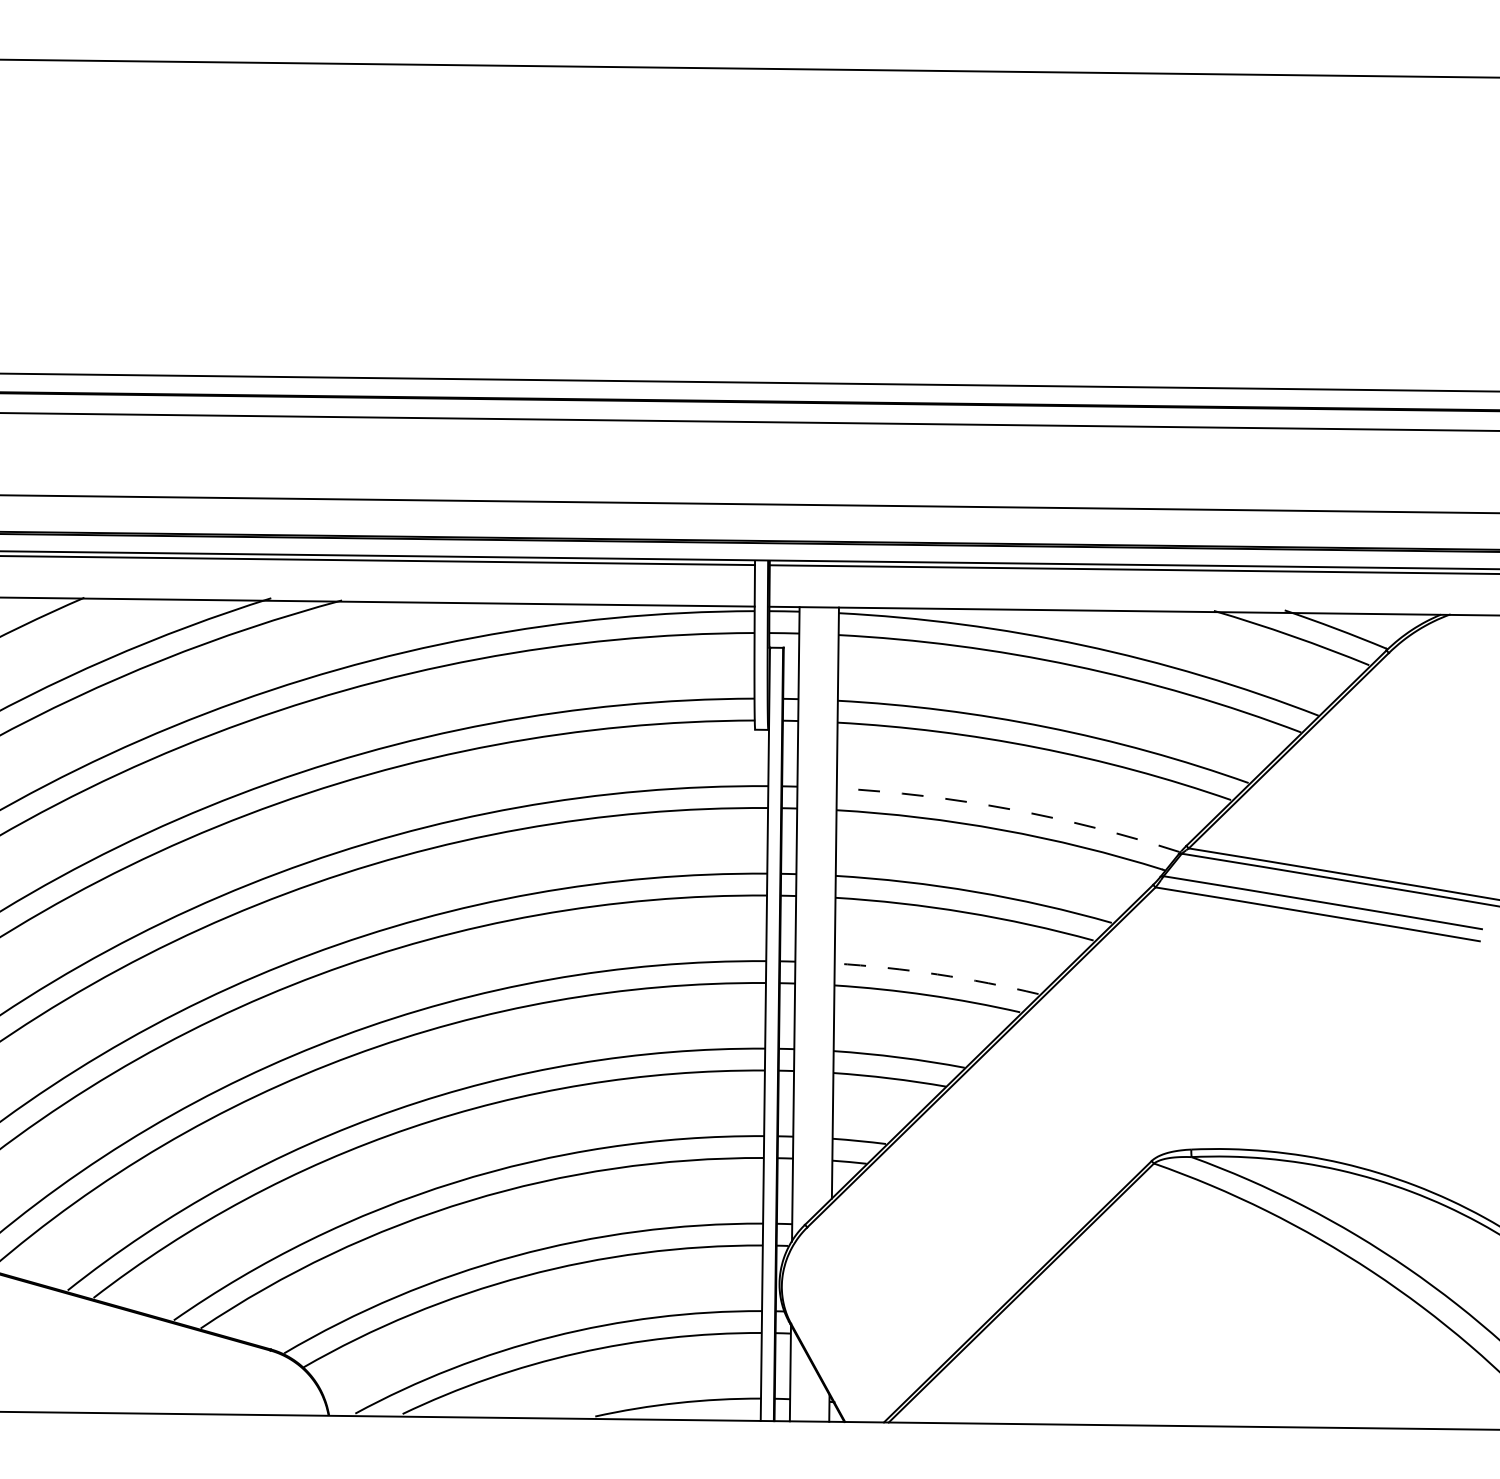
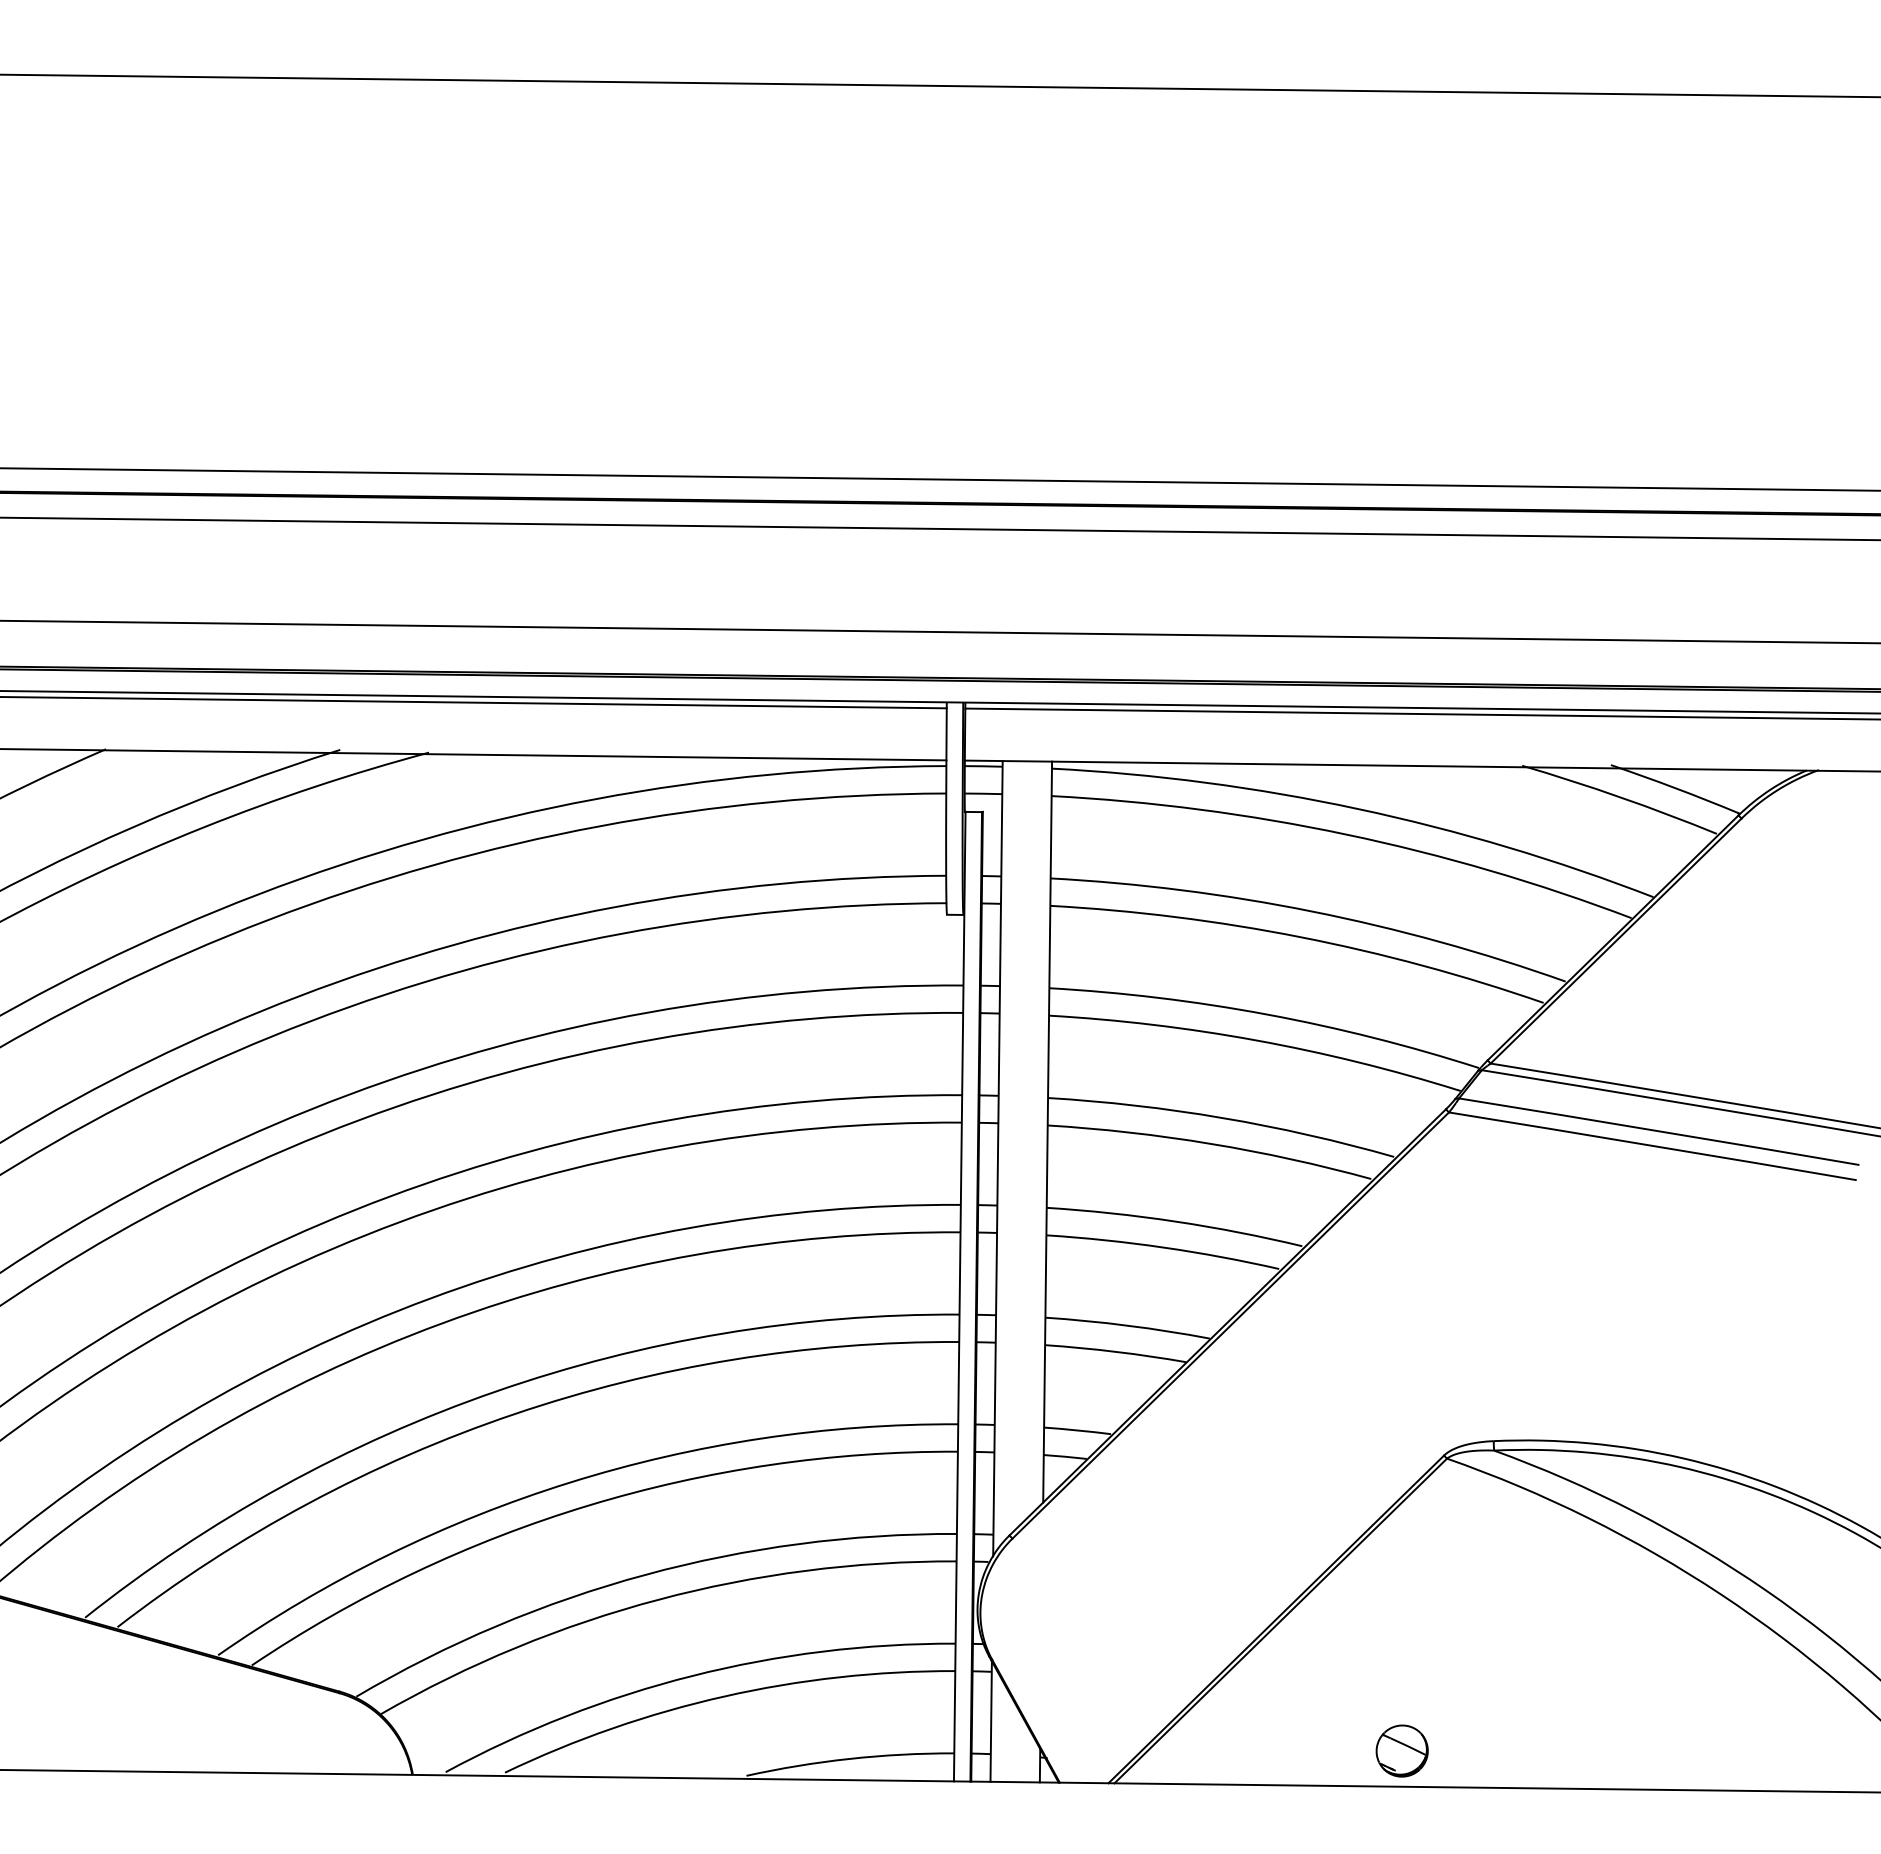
arc: (1010, 809) -> (1266, 1014), dashed -> solid
arc: (937, 974) -> (1175, 1221), dashed -> solid
part: (1117, 1396) -> (1401, 1750), added

